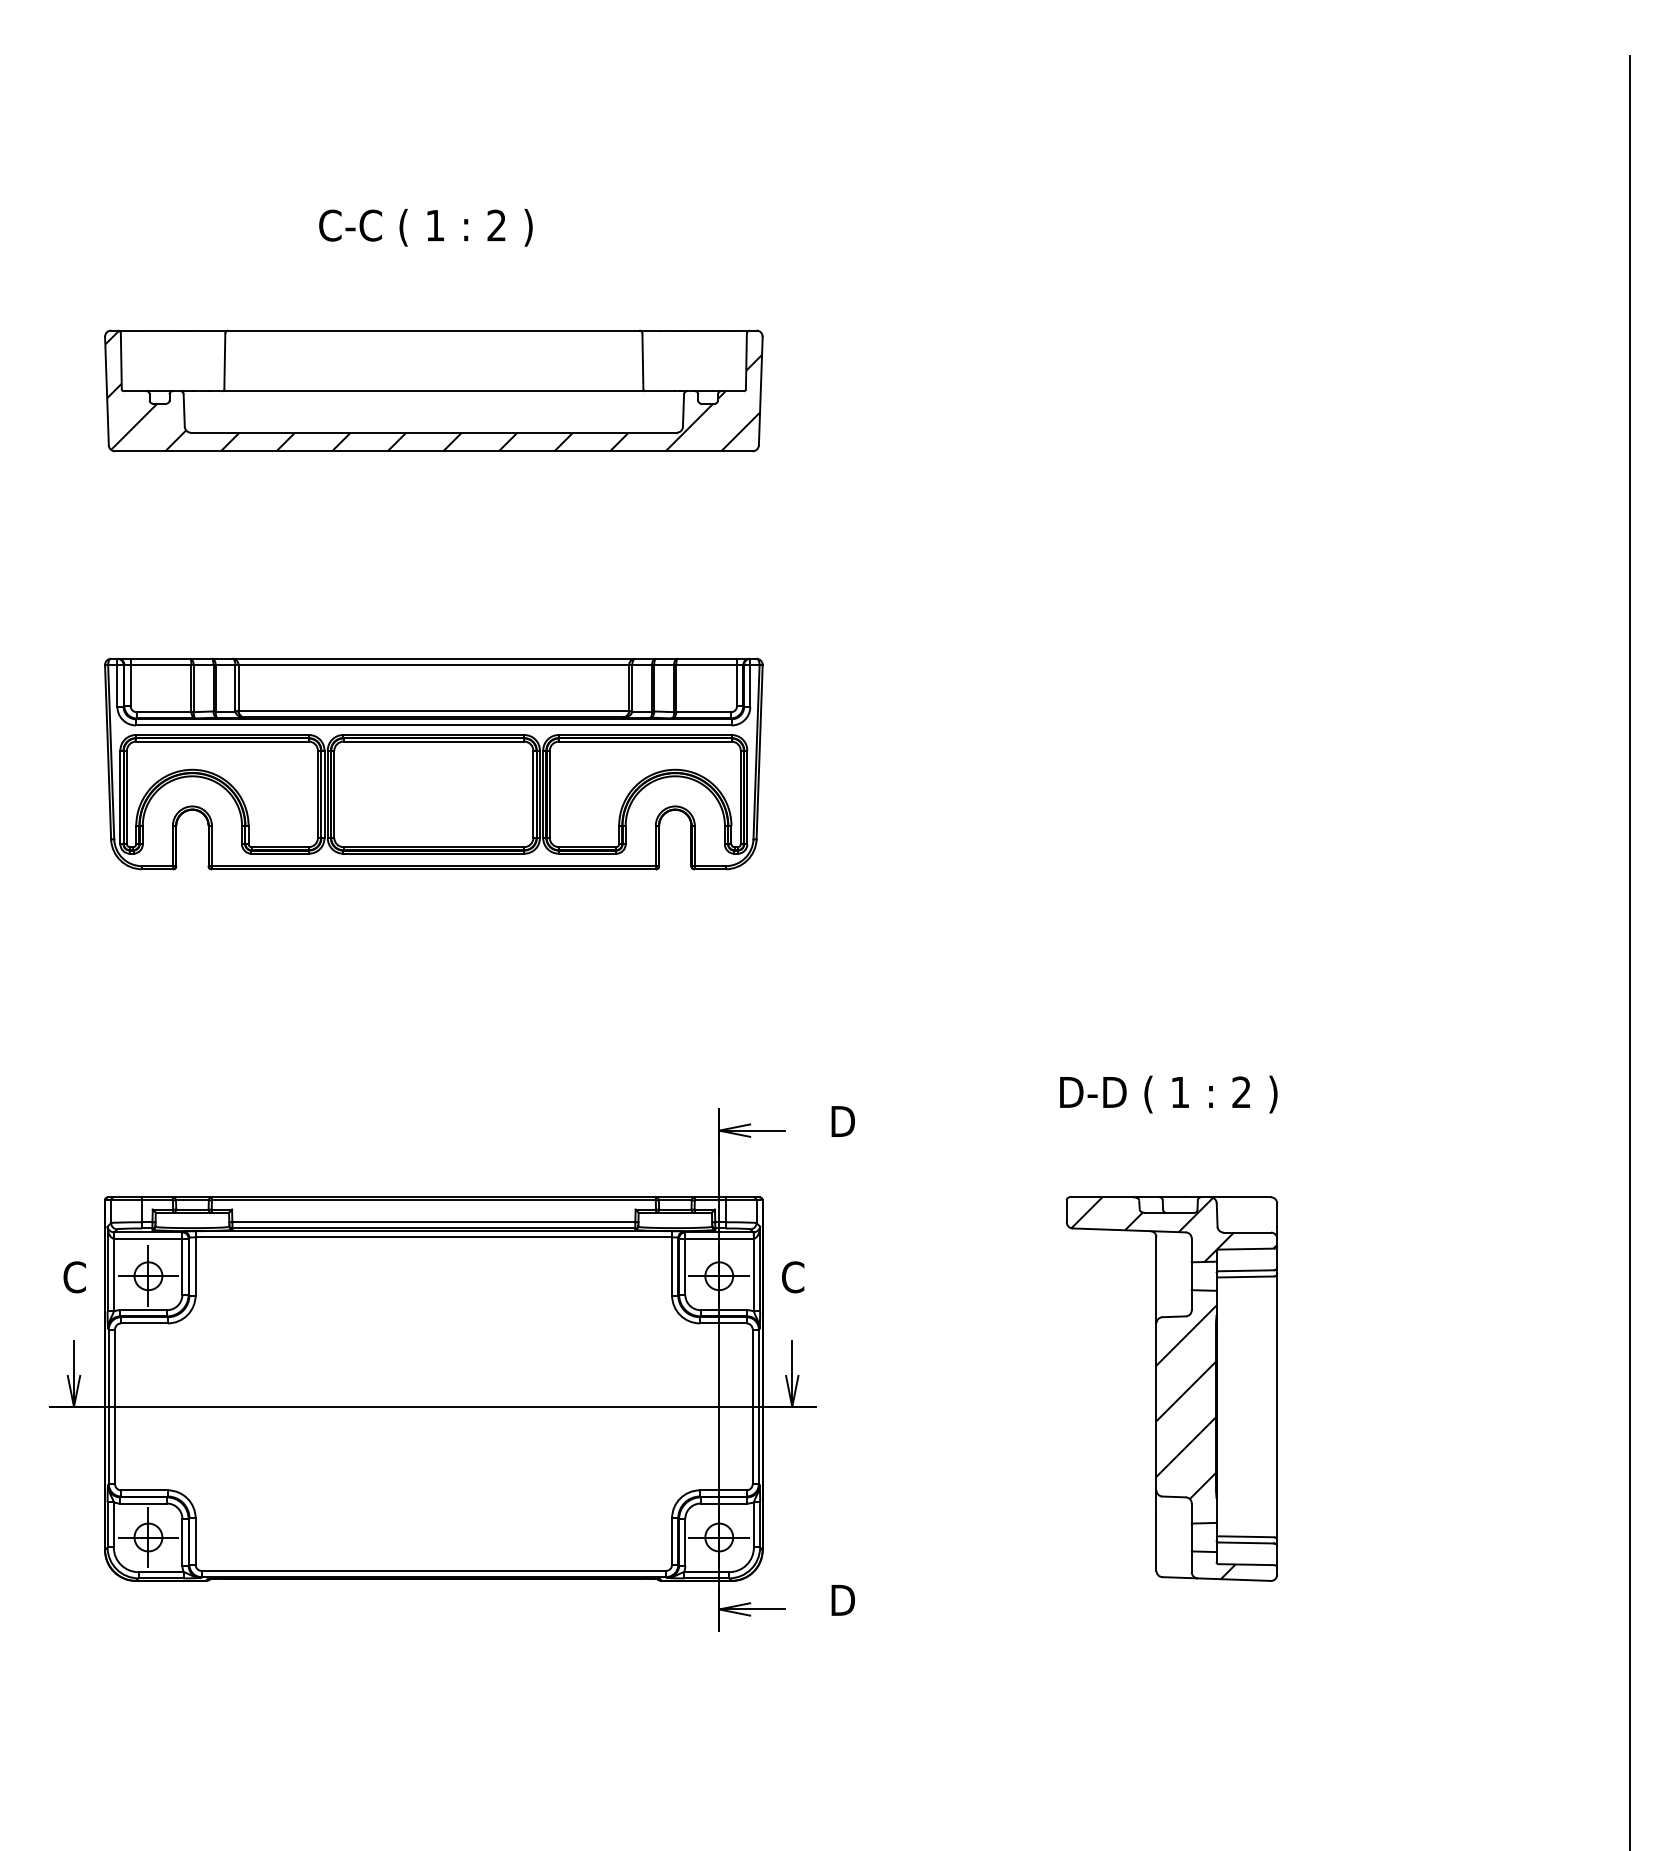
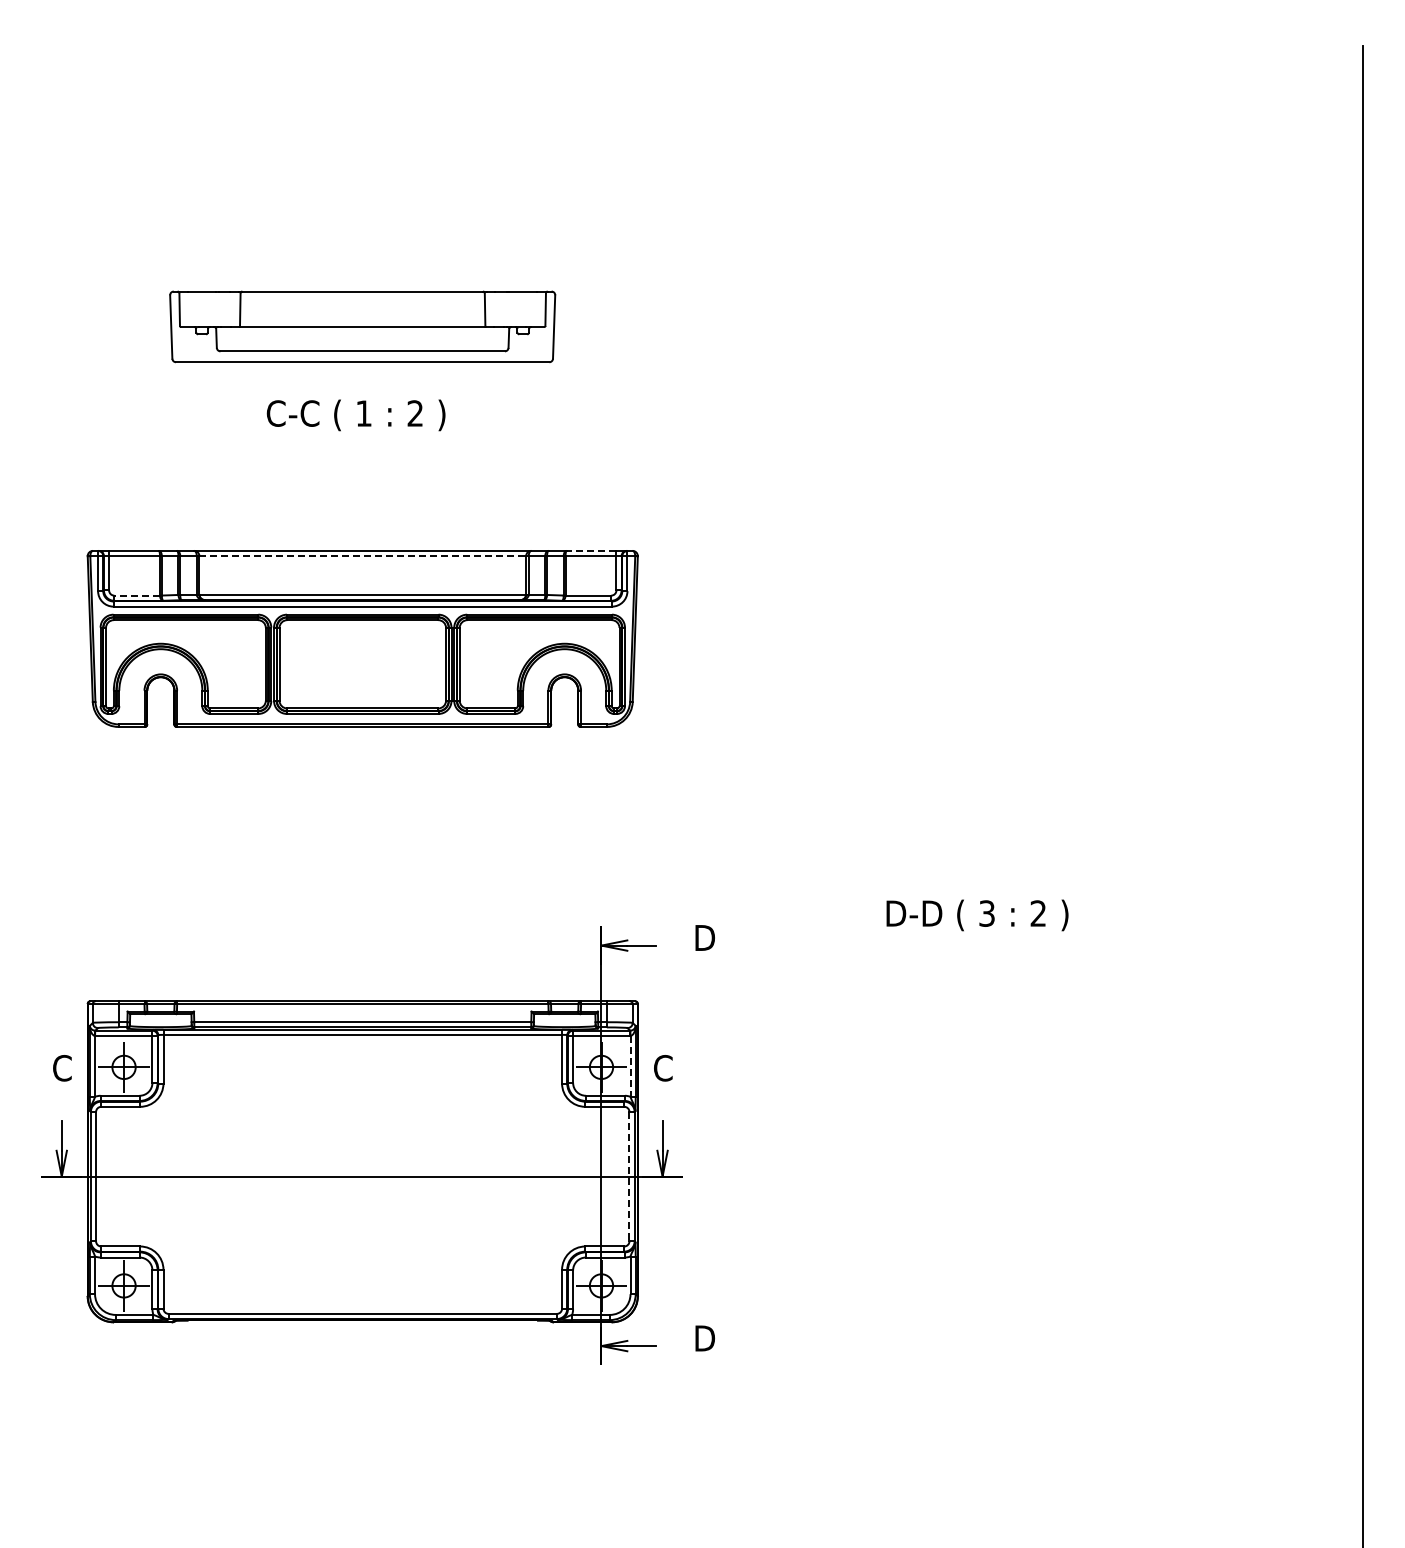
text: (425, 227) -> (355, 415), moved
part: (433, 390) -> (362, 326), size x0.7
line: (707, 658) -> (591, 550), solid -> dashed
line: (434, 665) -> (363, 556), solid -> dashed
line: (164, 712) -> (137, 595), solid -> dashed
text: (1179, 1092) -> (986, 913), 1 -> 3
line: (753, 1275) -> (630, 1066), solid -> dashed
part: (1172, 1388) -> (980, 1161), removed
line: (752, 1406) -> (629, 1176), solid -> dashed

